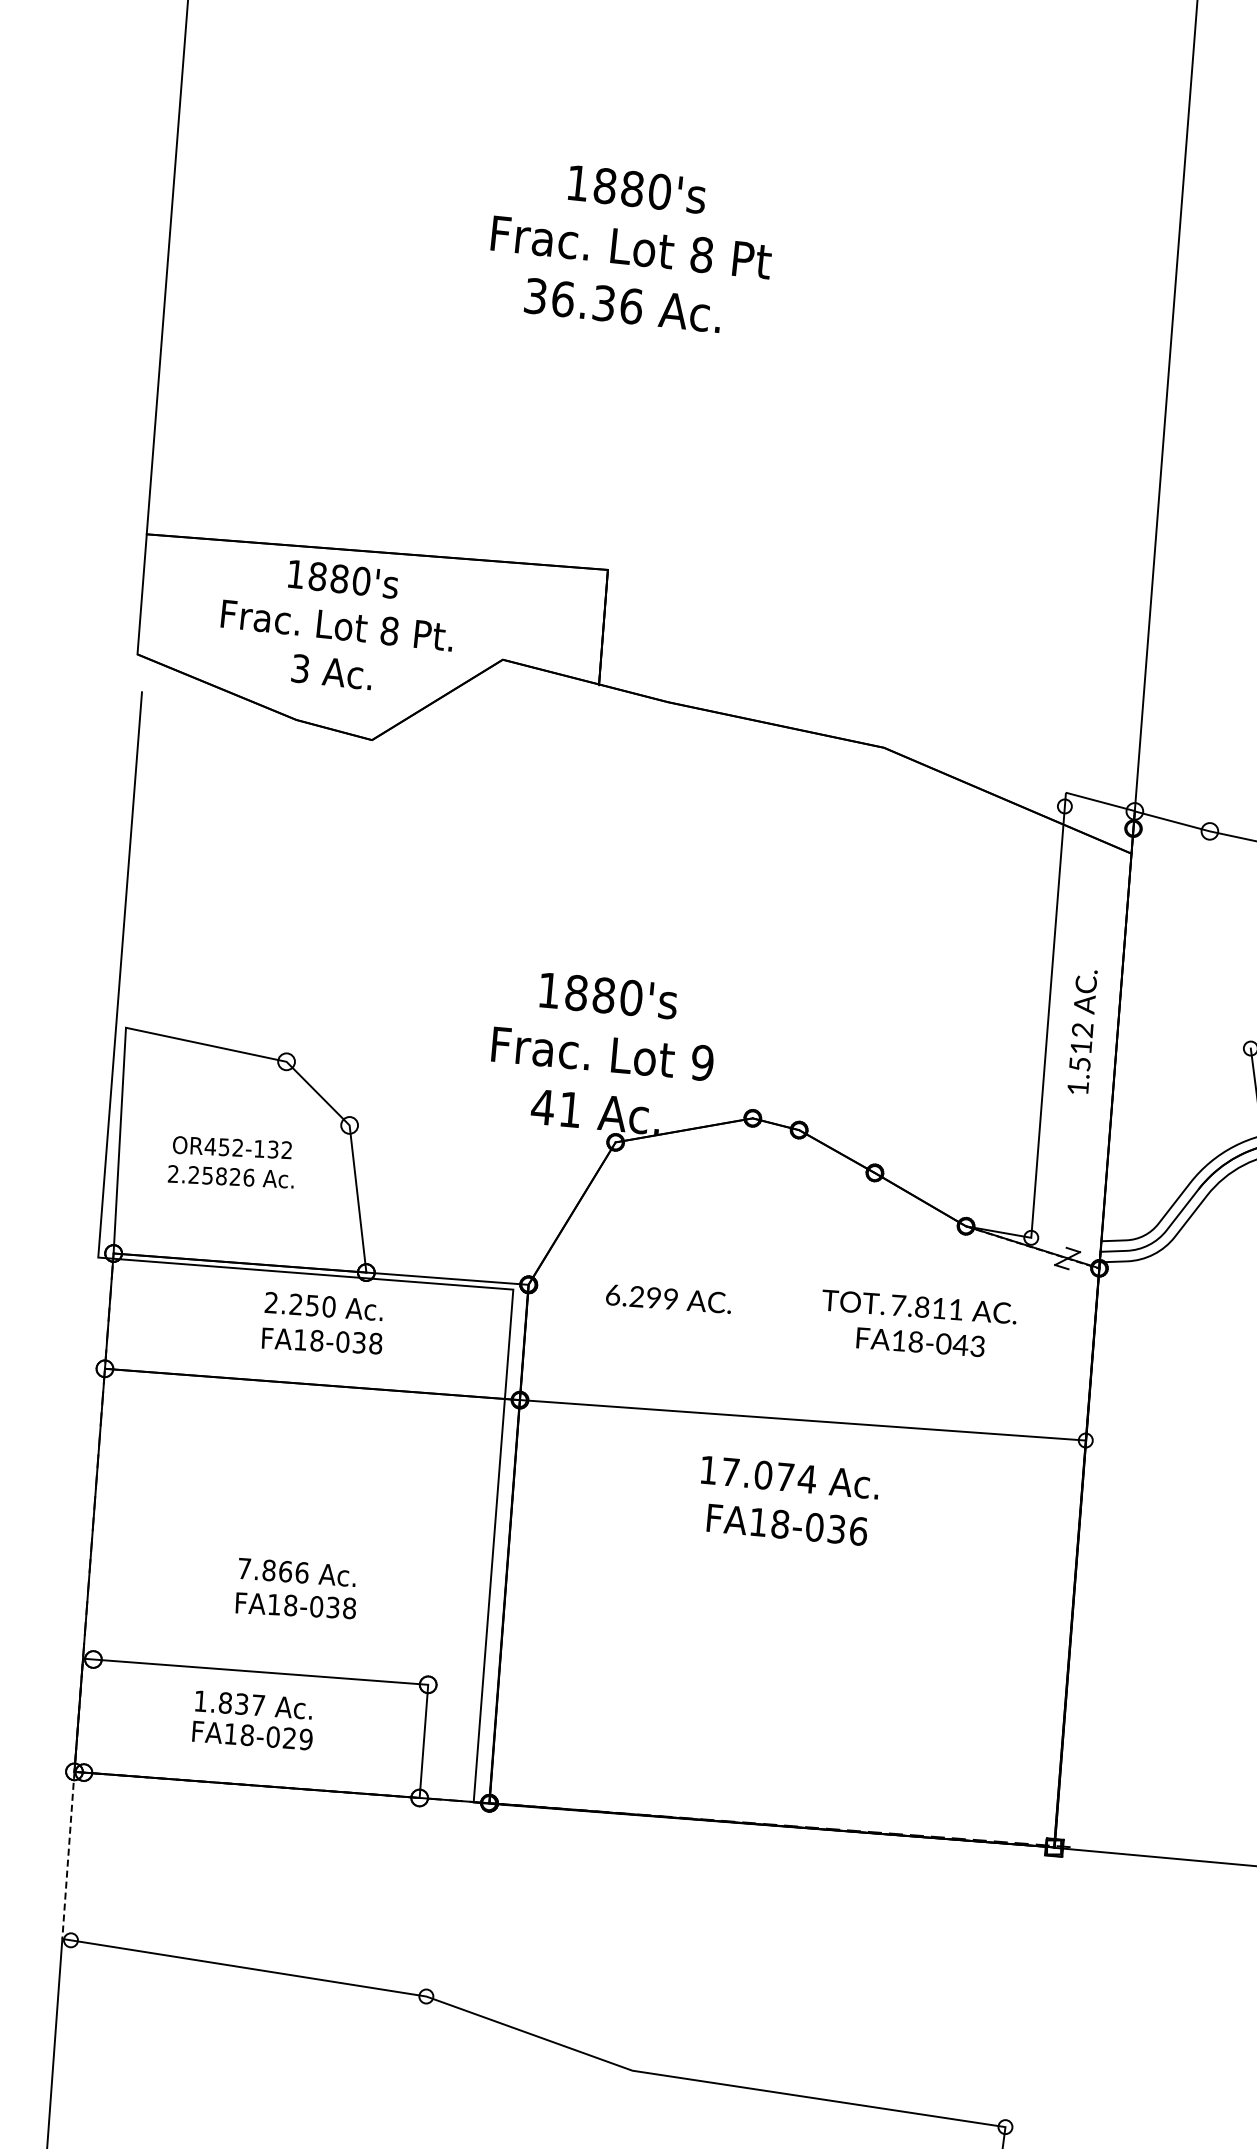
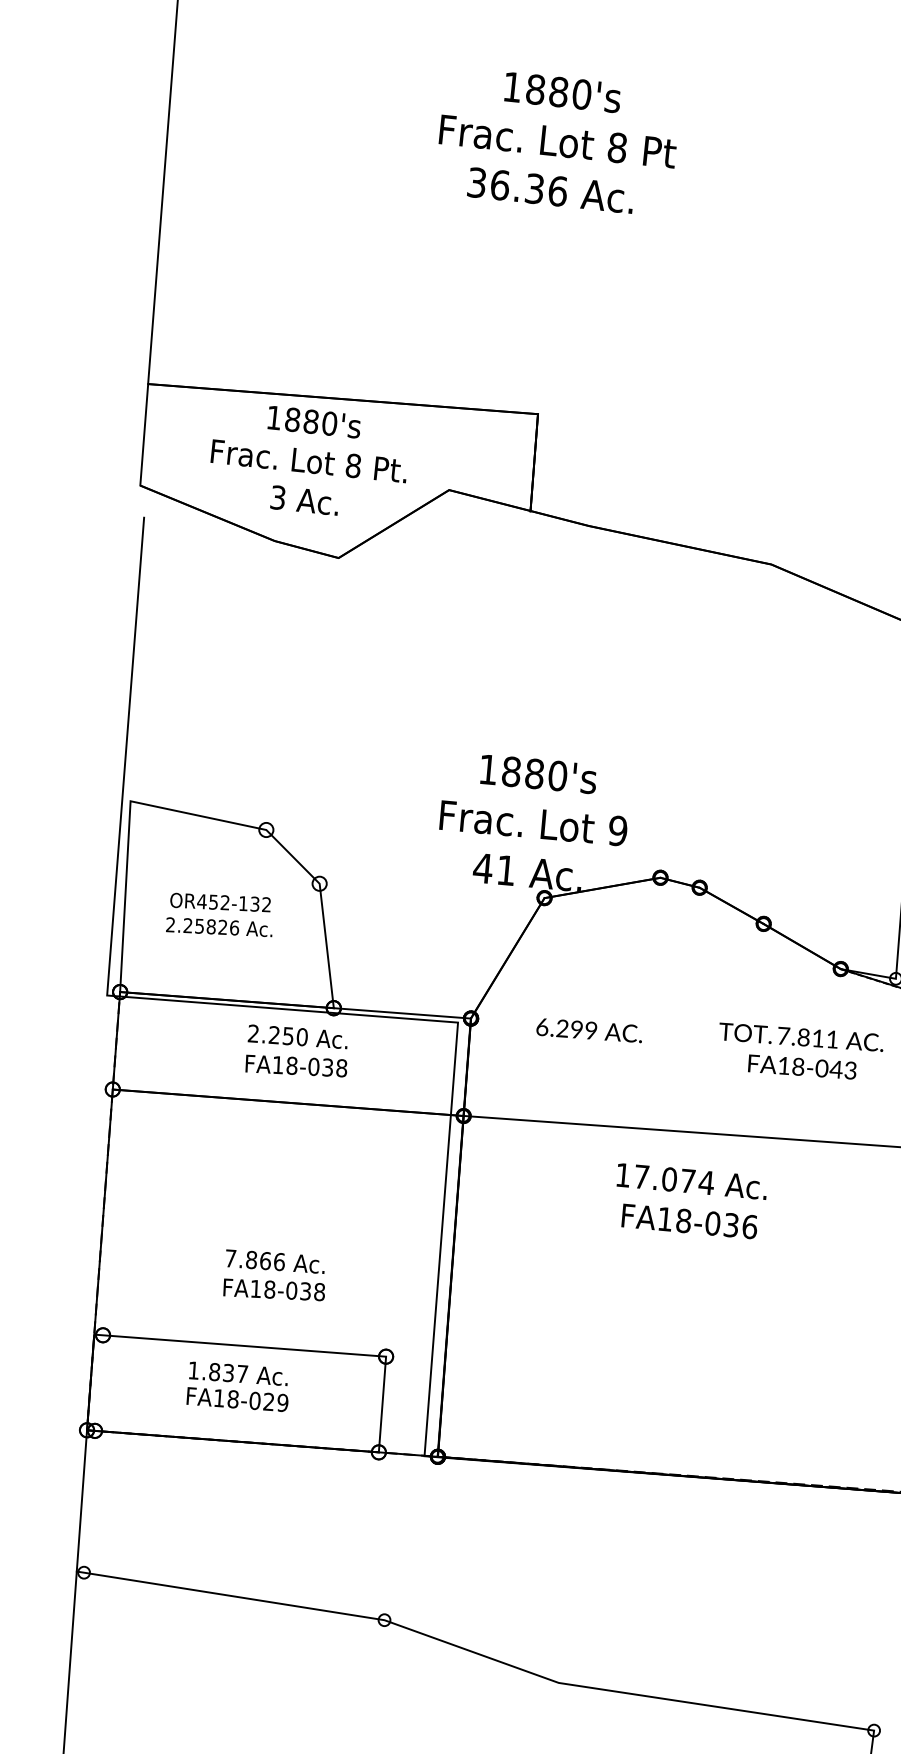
line: (68, 1855) -> (81, 1500), dashed -> solid

